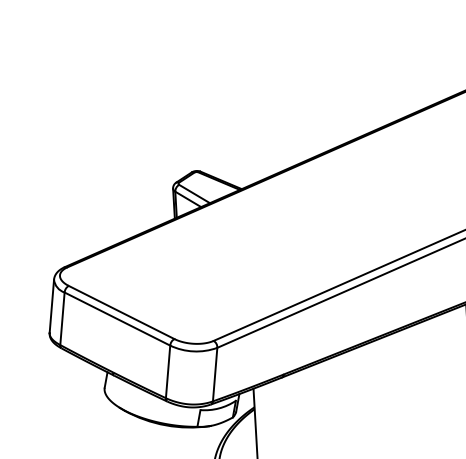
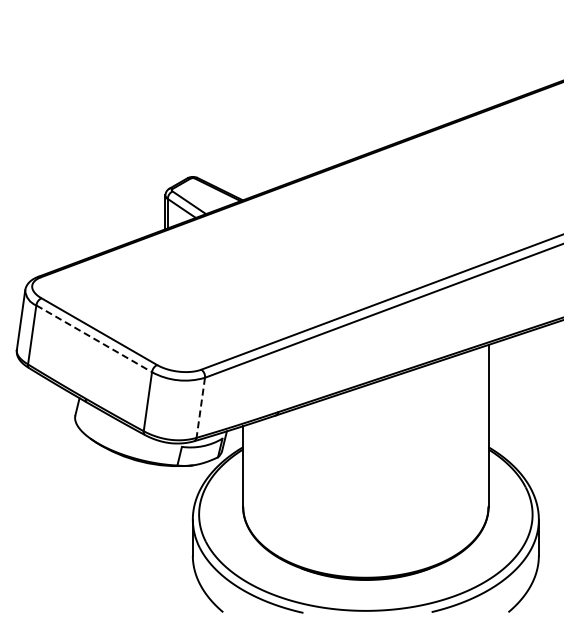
line: (117, 318) -> (94, 338), solid -> dashed
line: (214, 375) -> (200, 408), solid -> dashed

